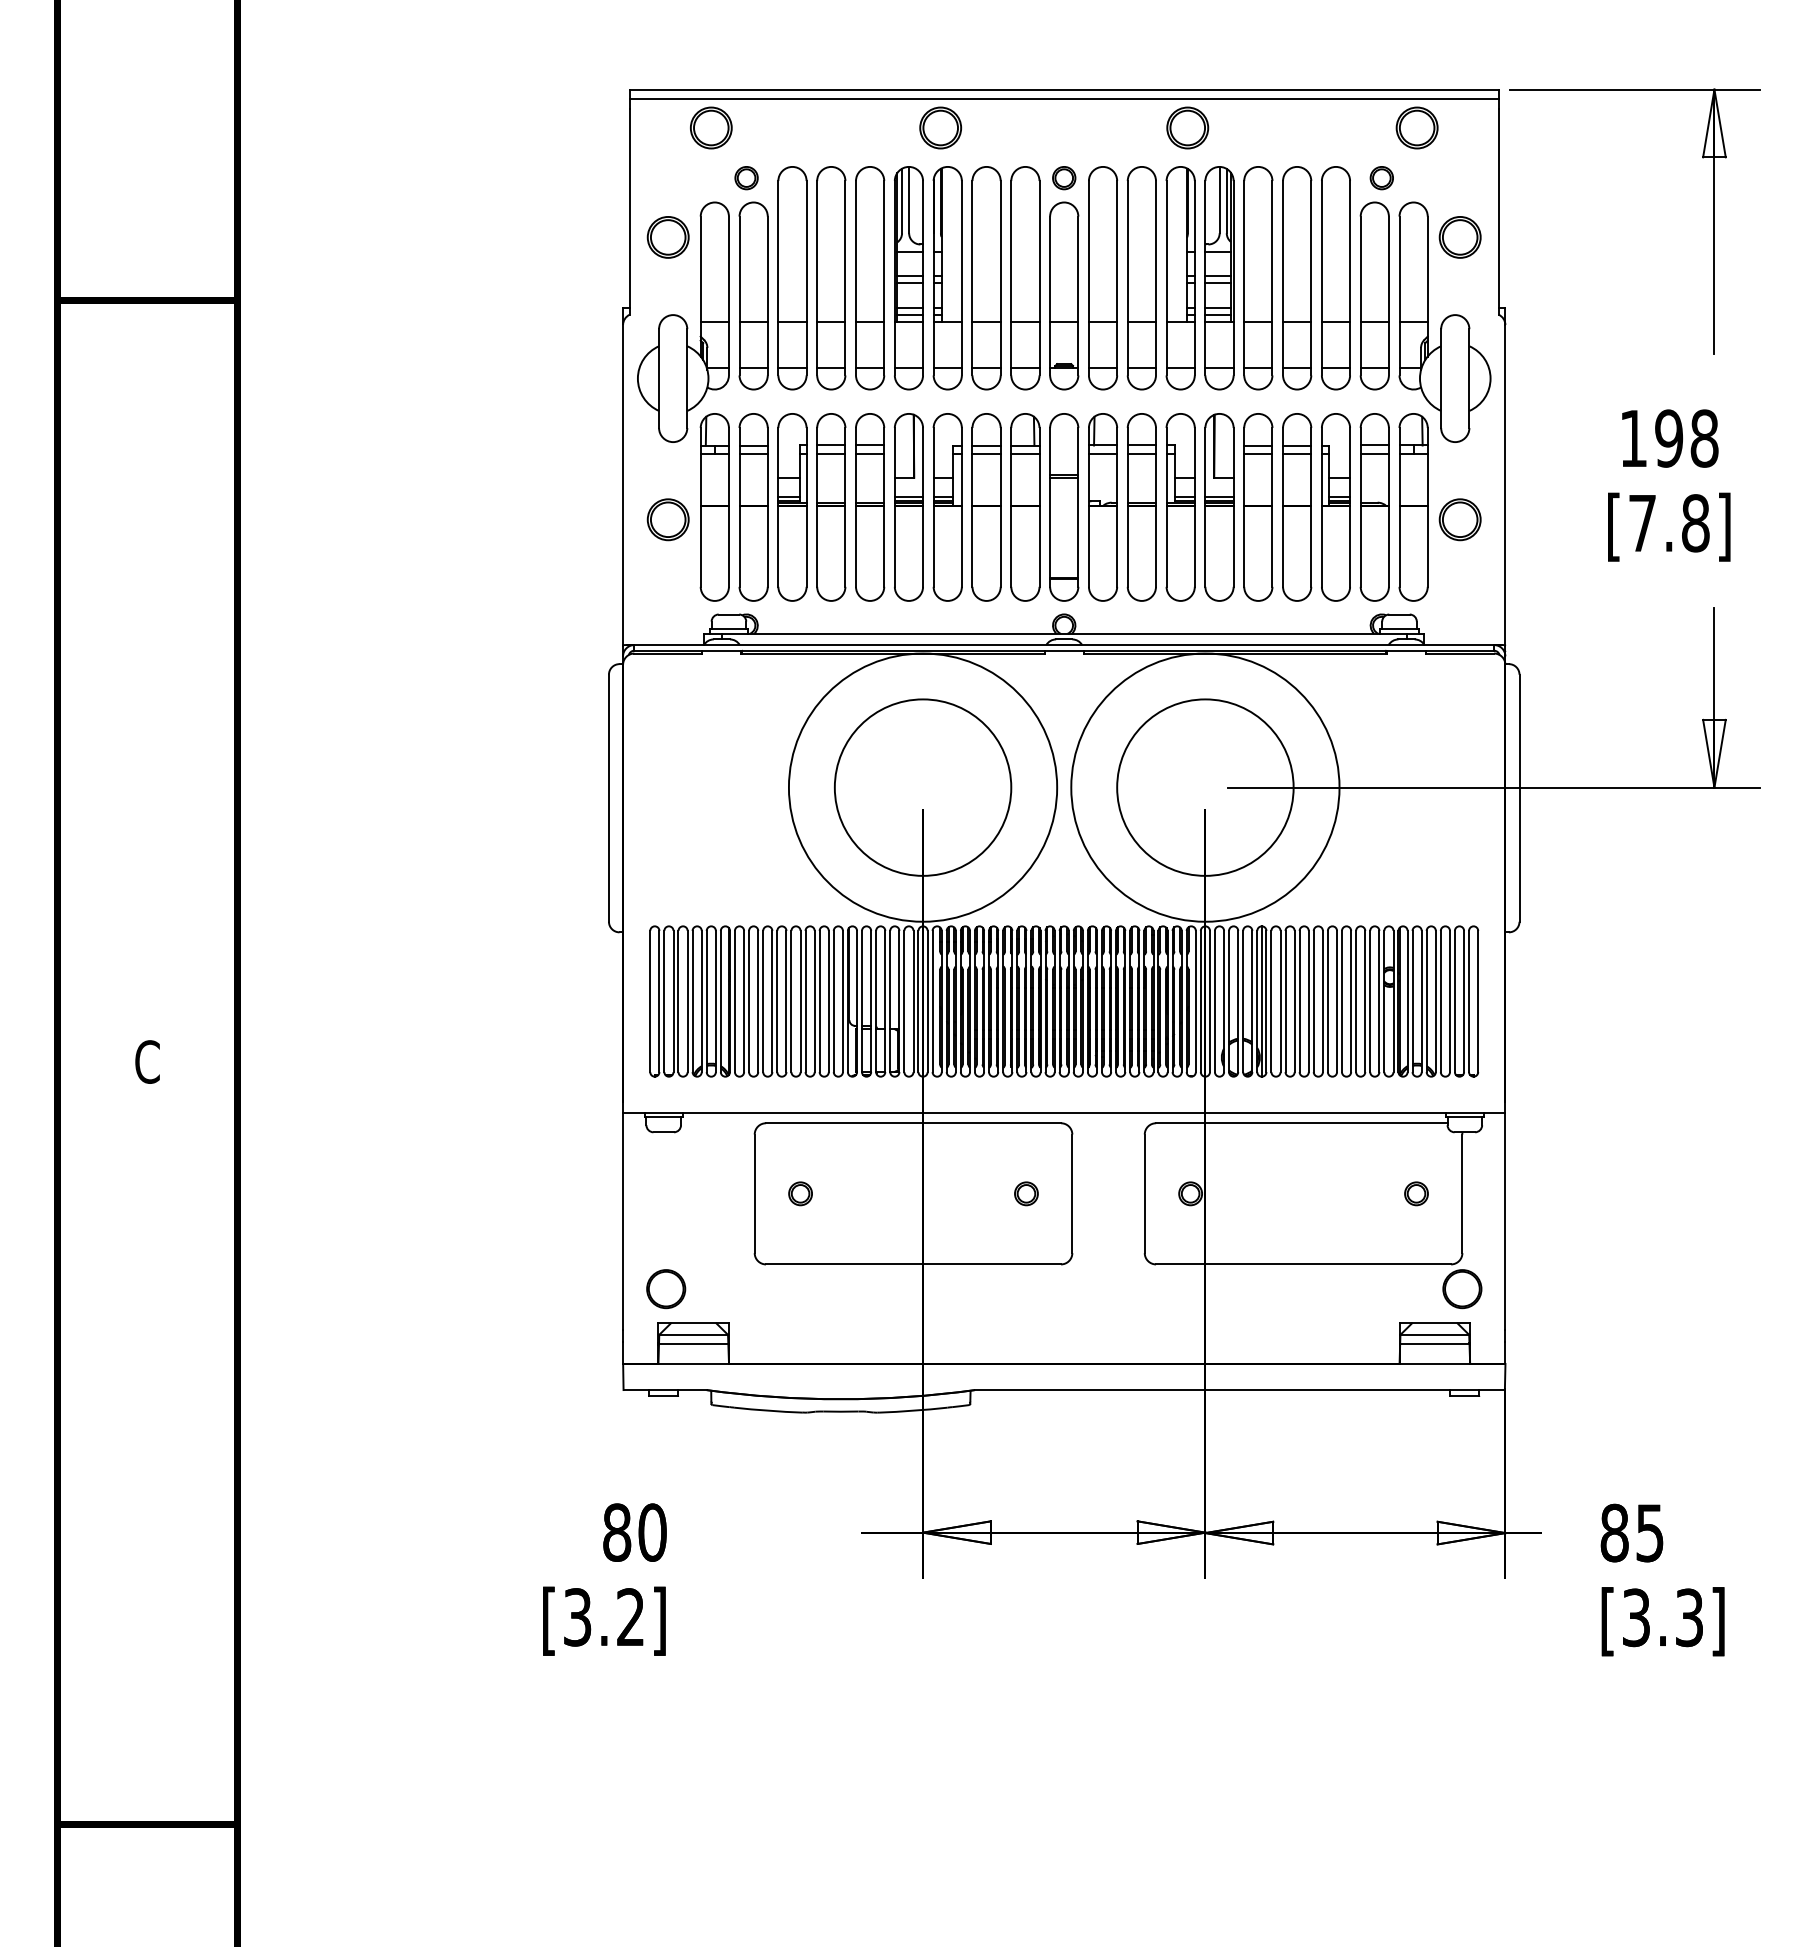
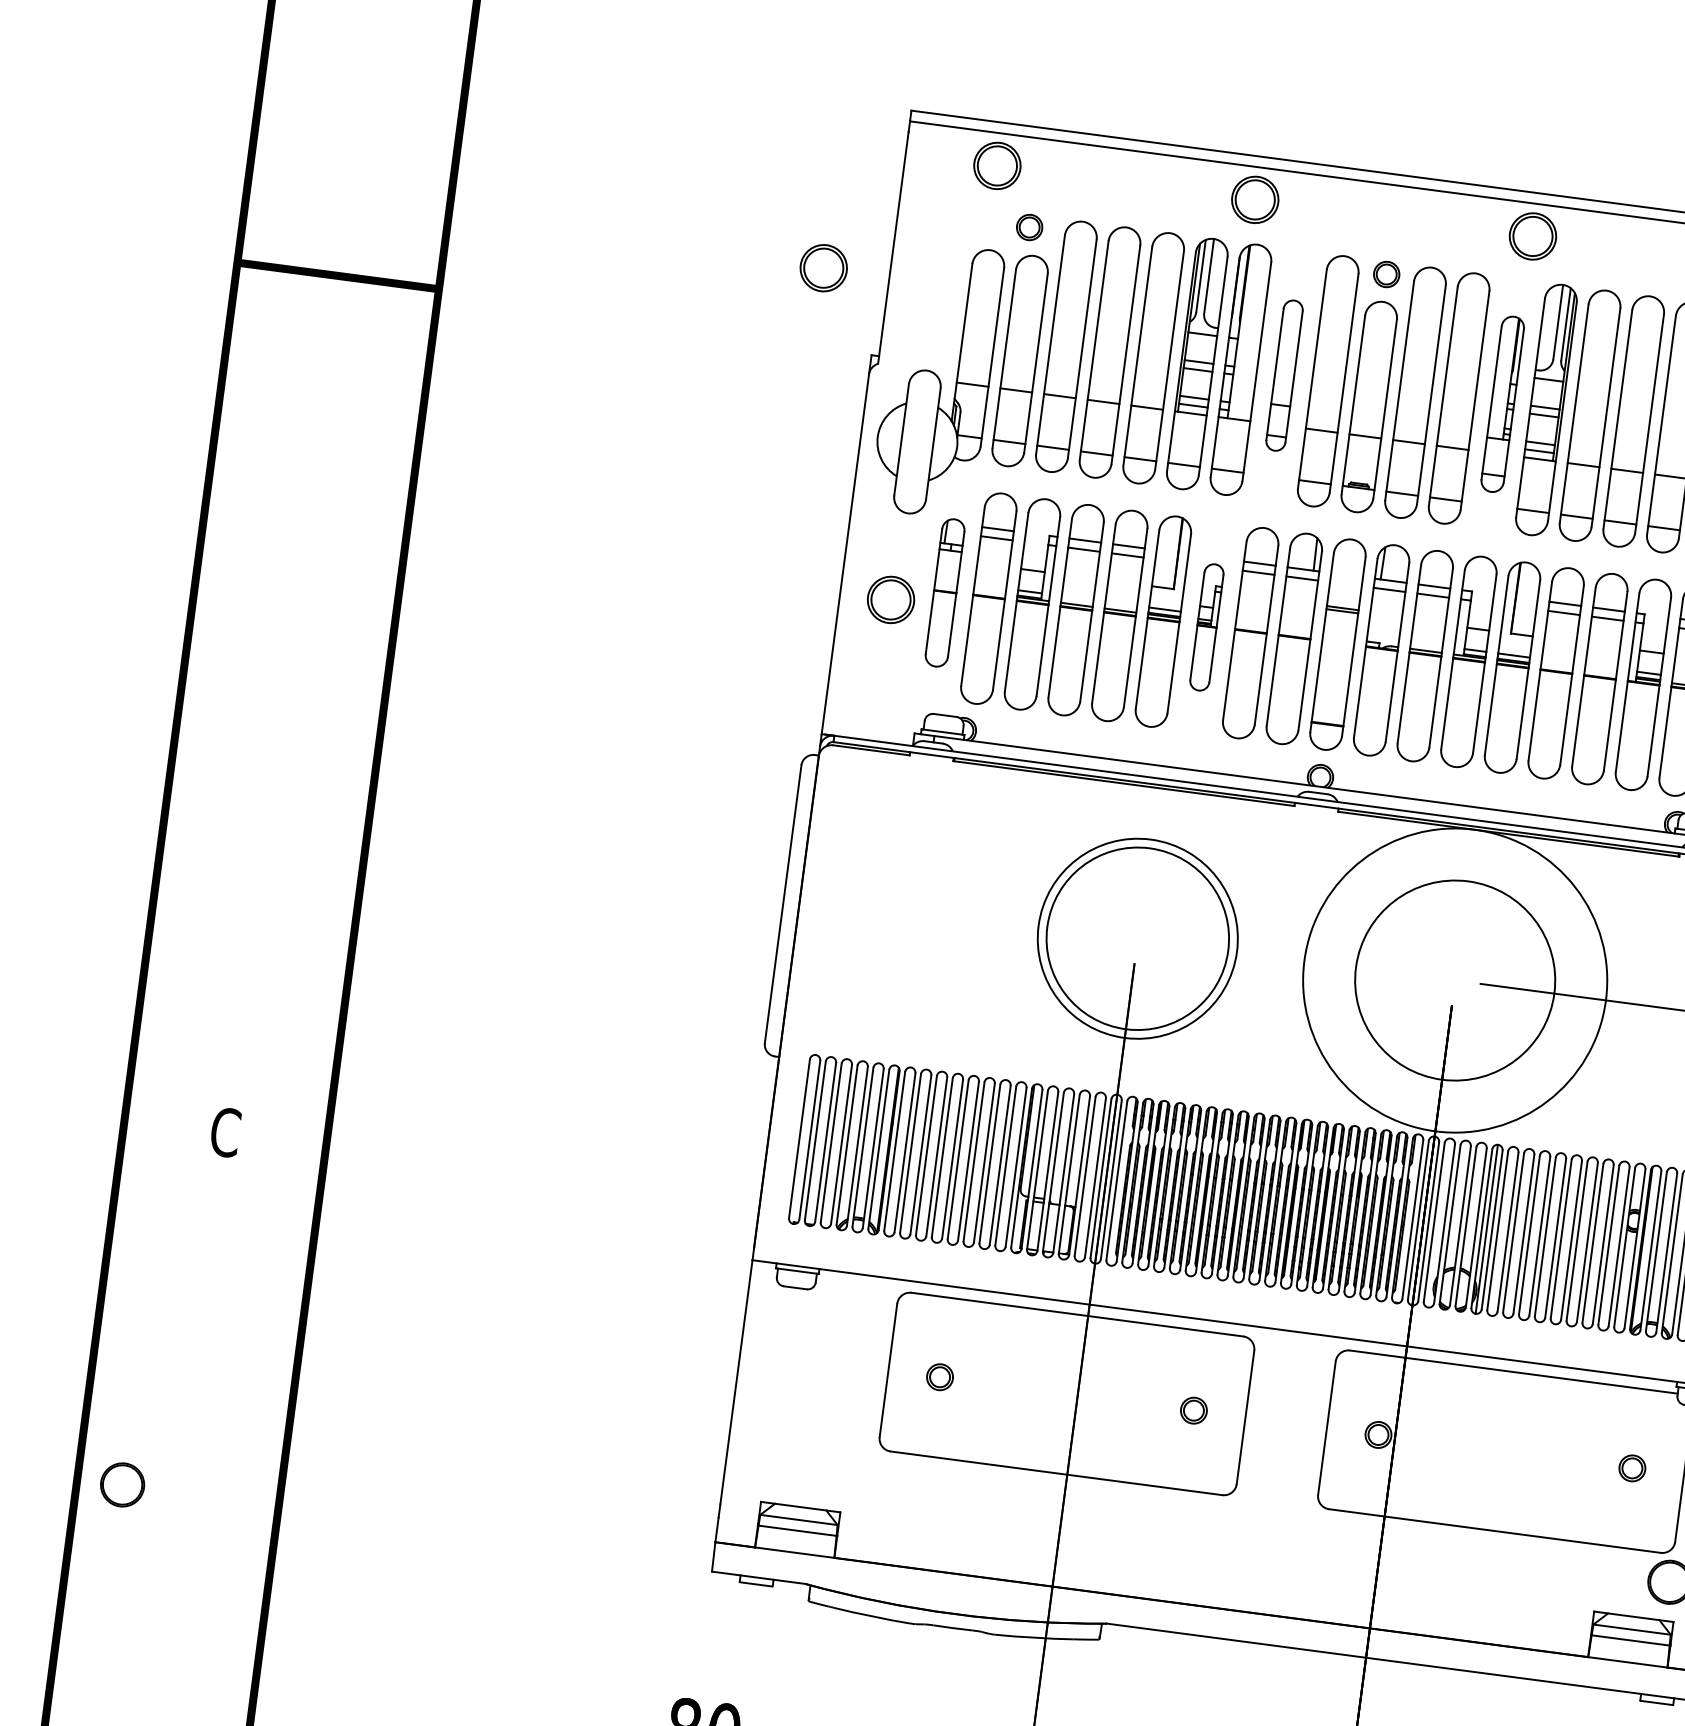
part: (667, 237) -> (822, 268), moved
part: (986, 278) -> (1284, 375), size x0.6
part: (1180, 278) -> (1502, 404), size x0.7
part: (714, 507) -> (944, 593), size x0.7
part: (947, 507) -> (1206, 627), size x0.6
circle: (922, 787) -> (1137, 938), size x0.6
part: (666, 1289) -> (122, 1485), moved

